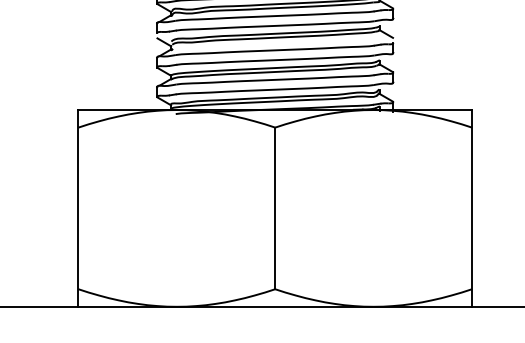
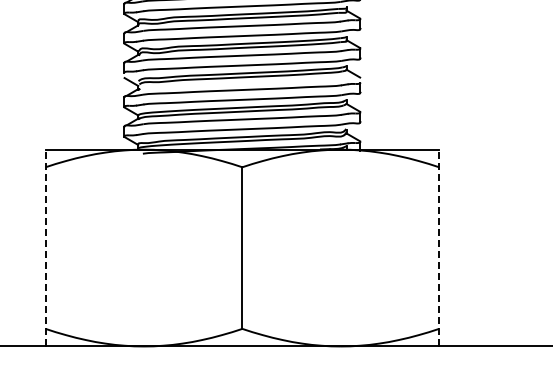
line: (78, 207) -> (45, 247), solid -> dashed
line: (472, 207) -> (439, 247), solid -> dashed

